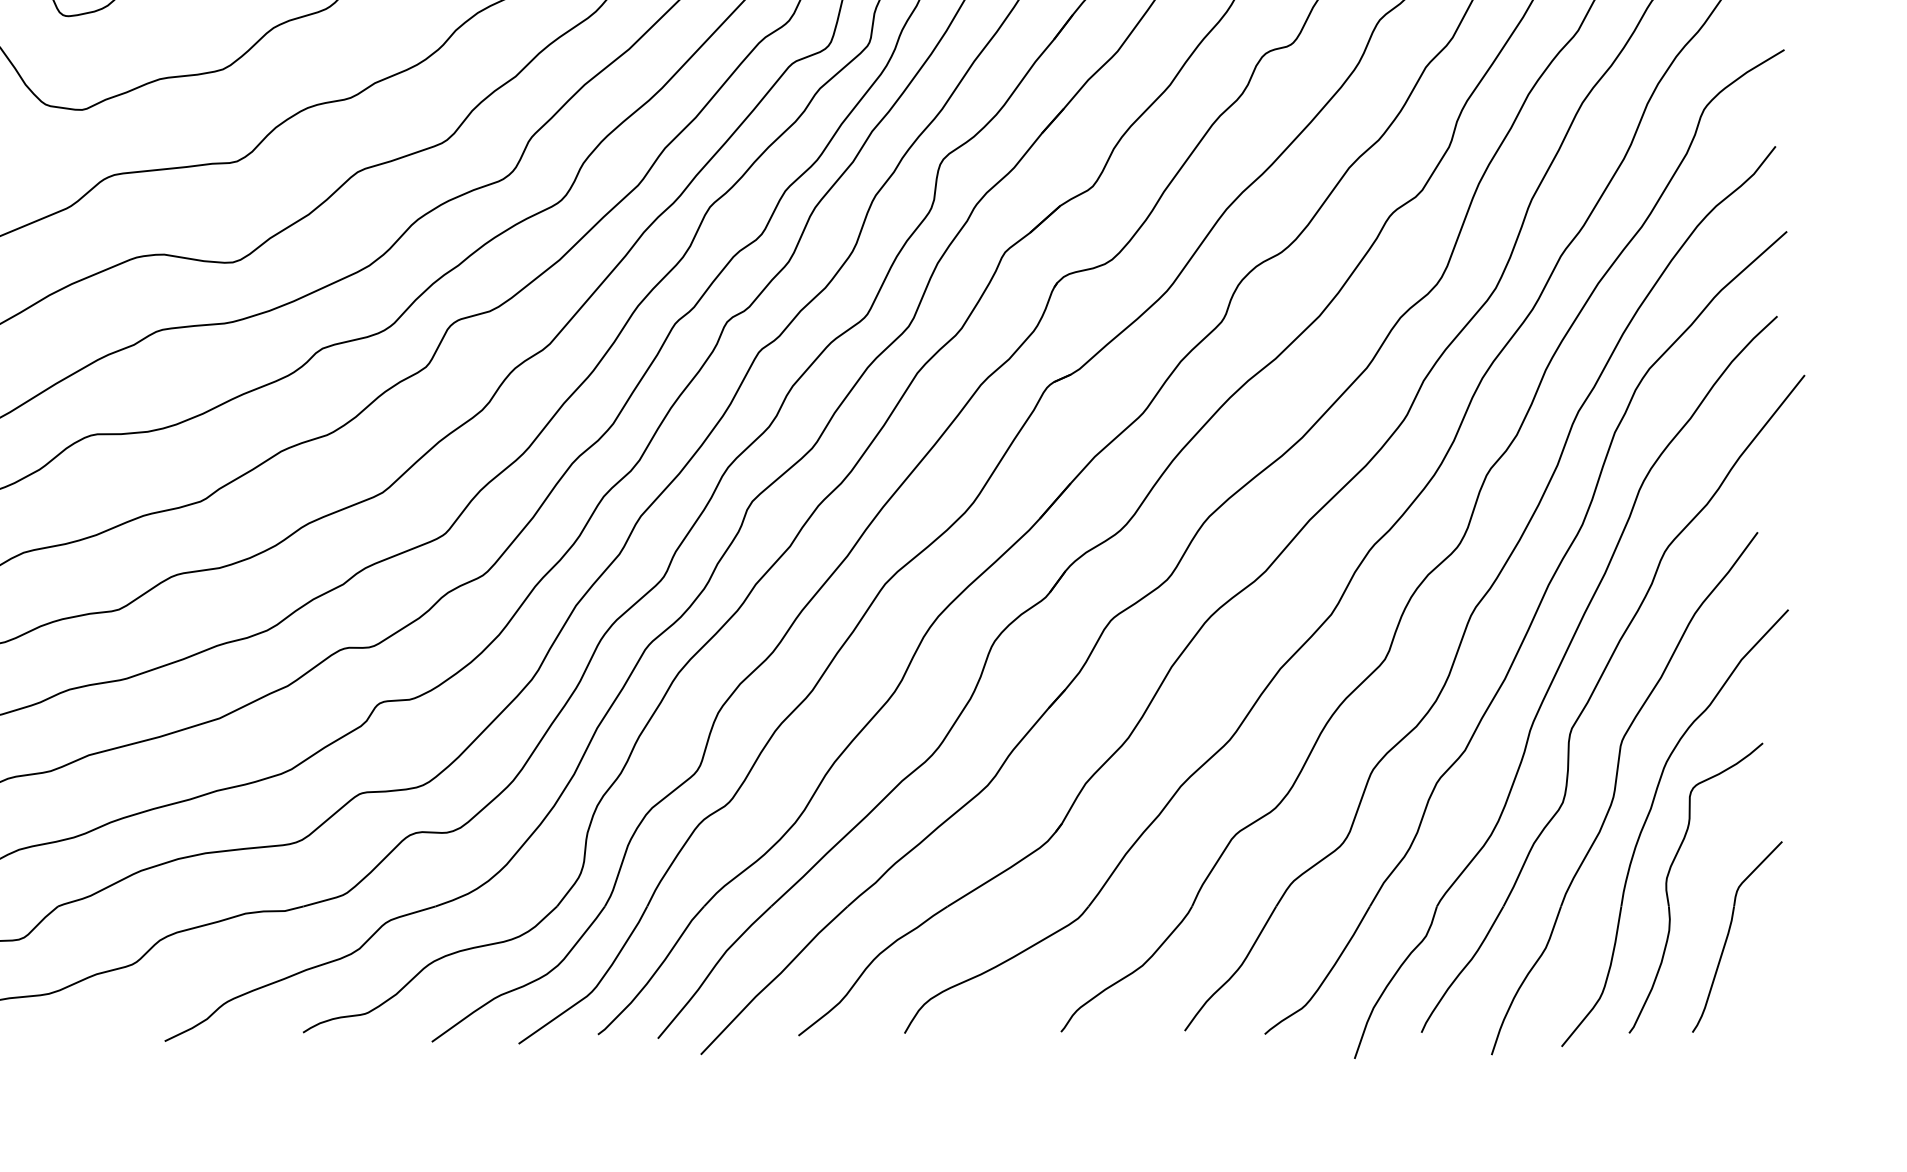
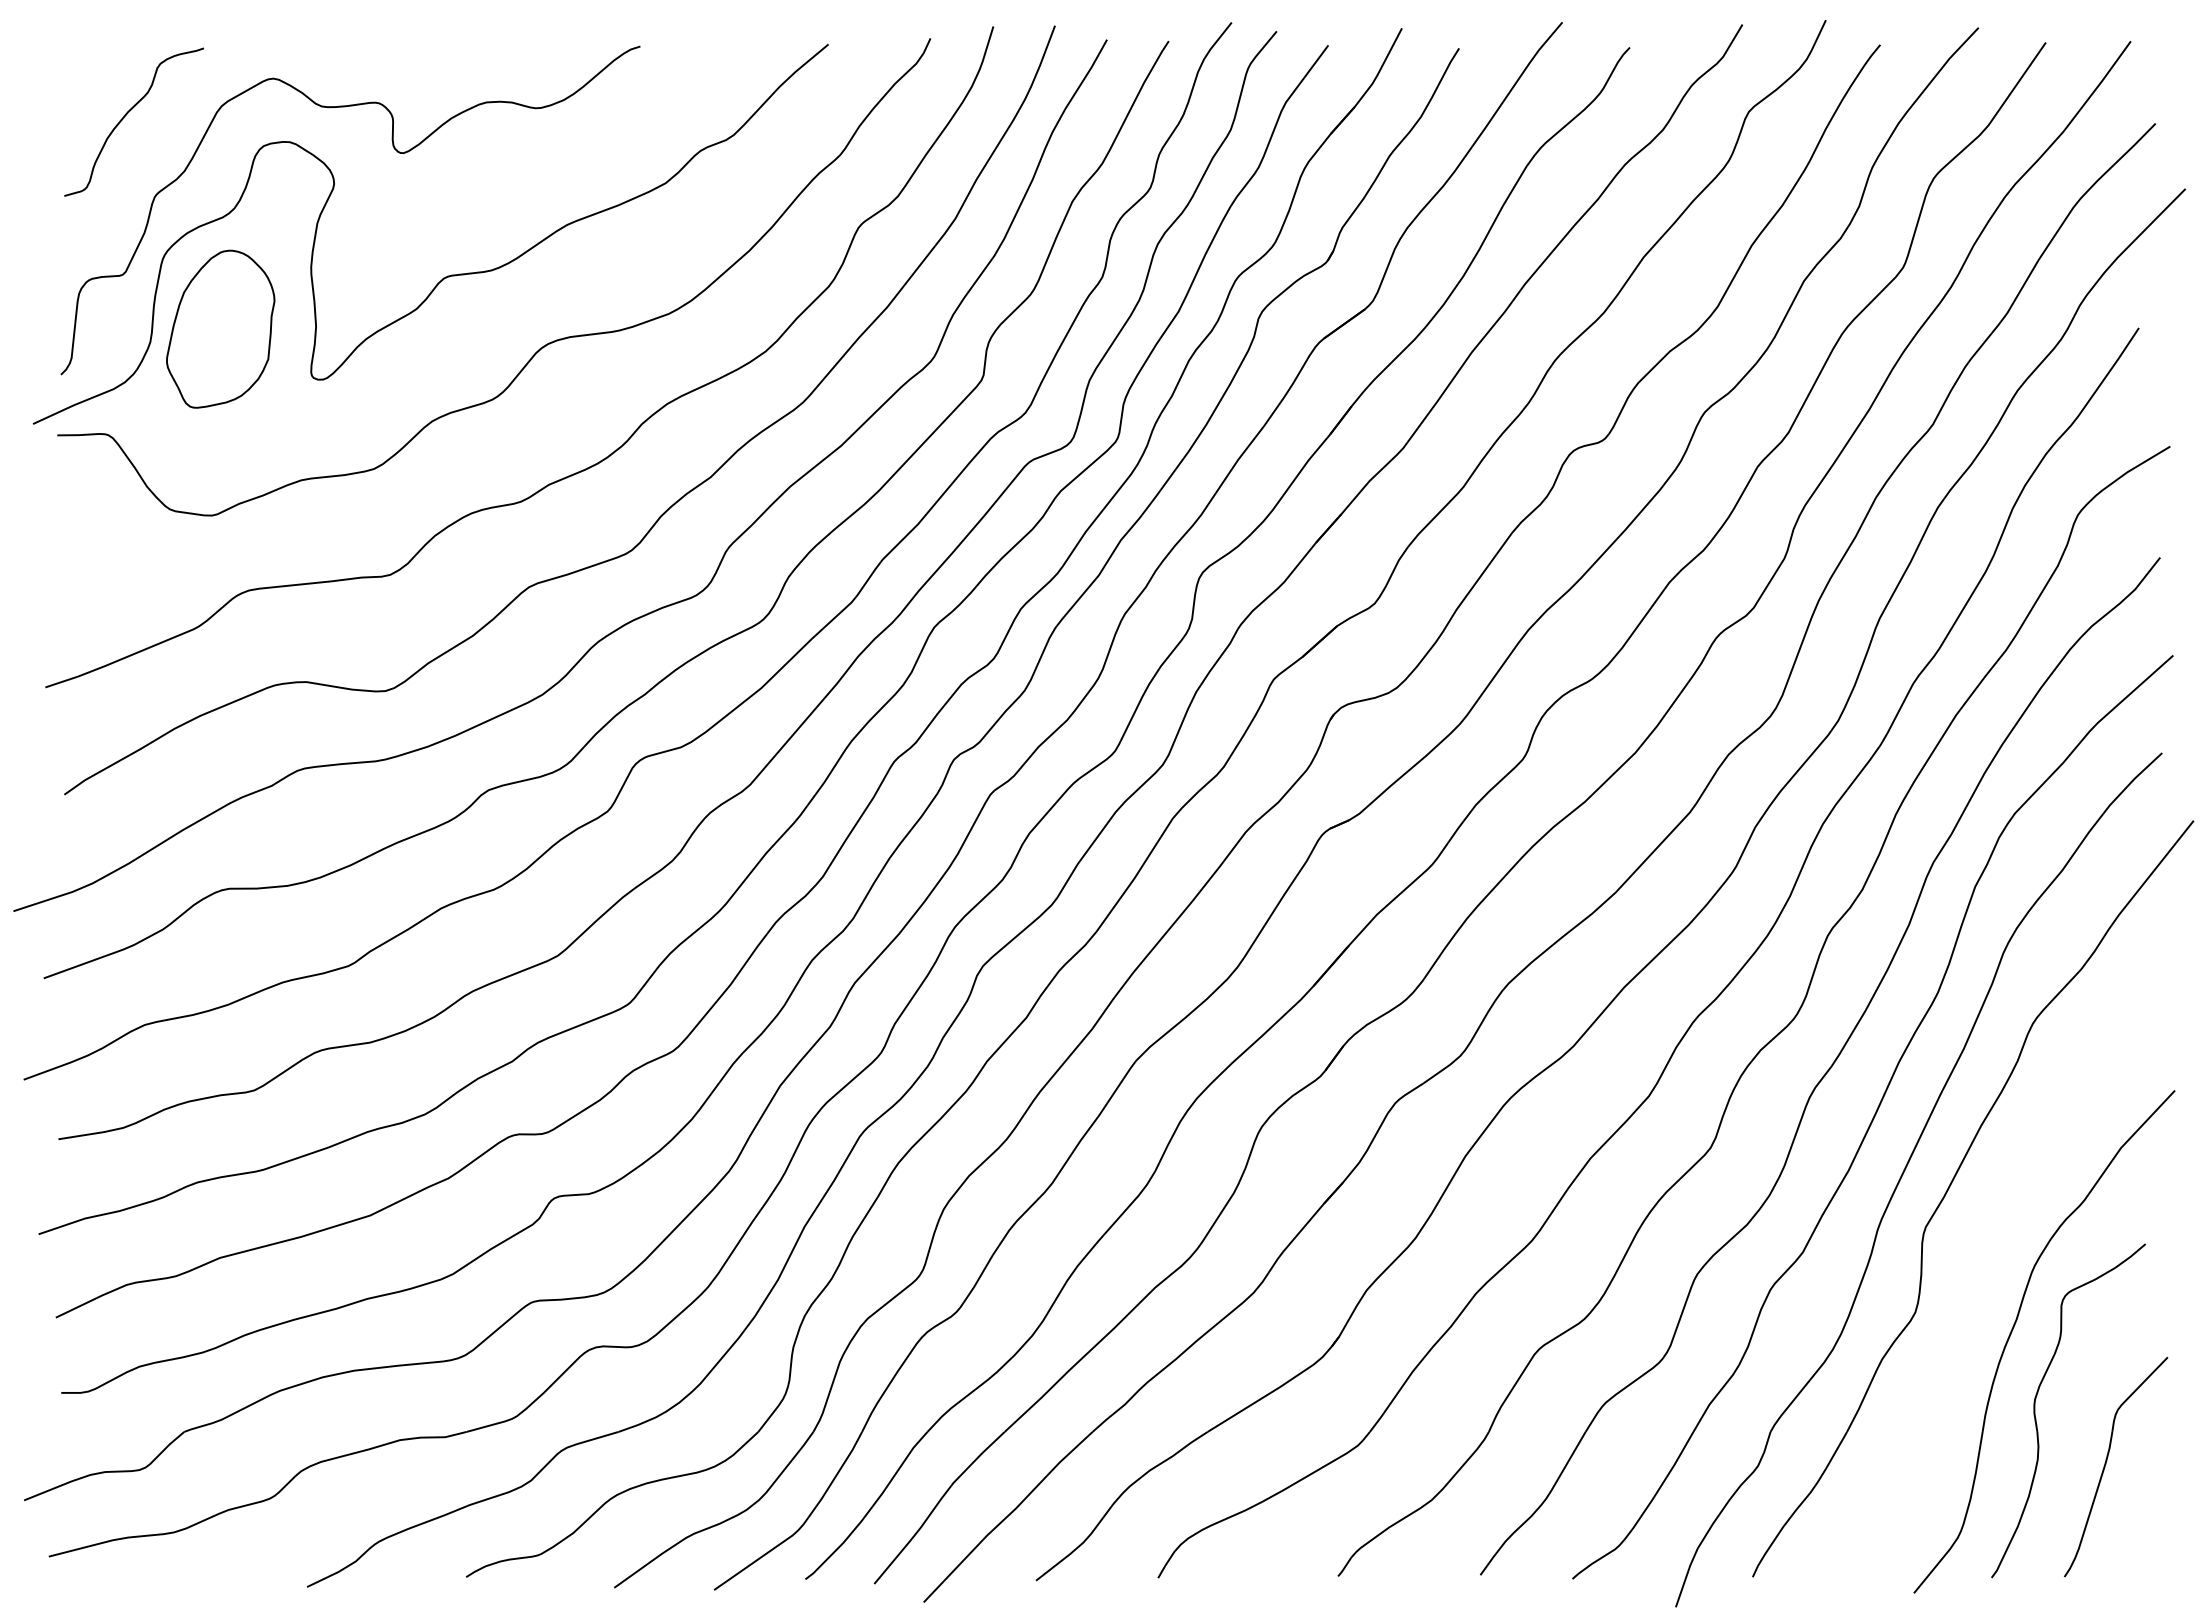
part: (1616, 789) -> (1976, 1297), removed

